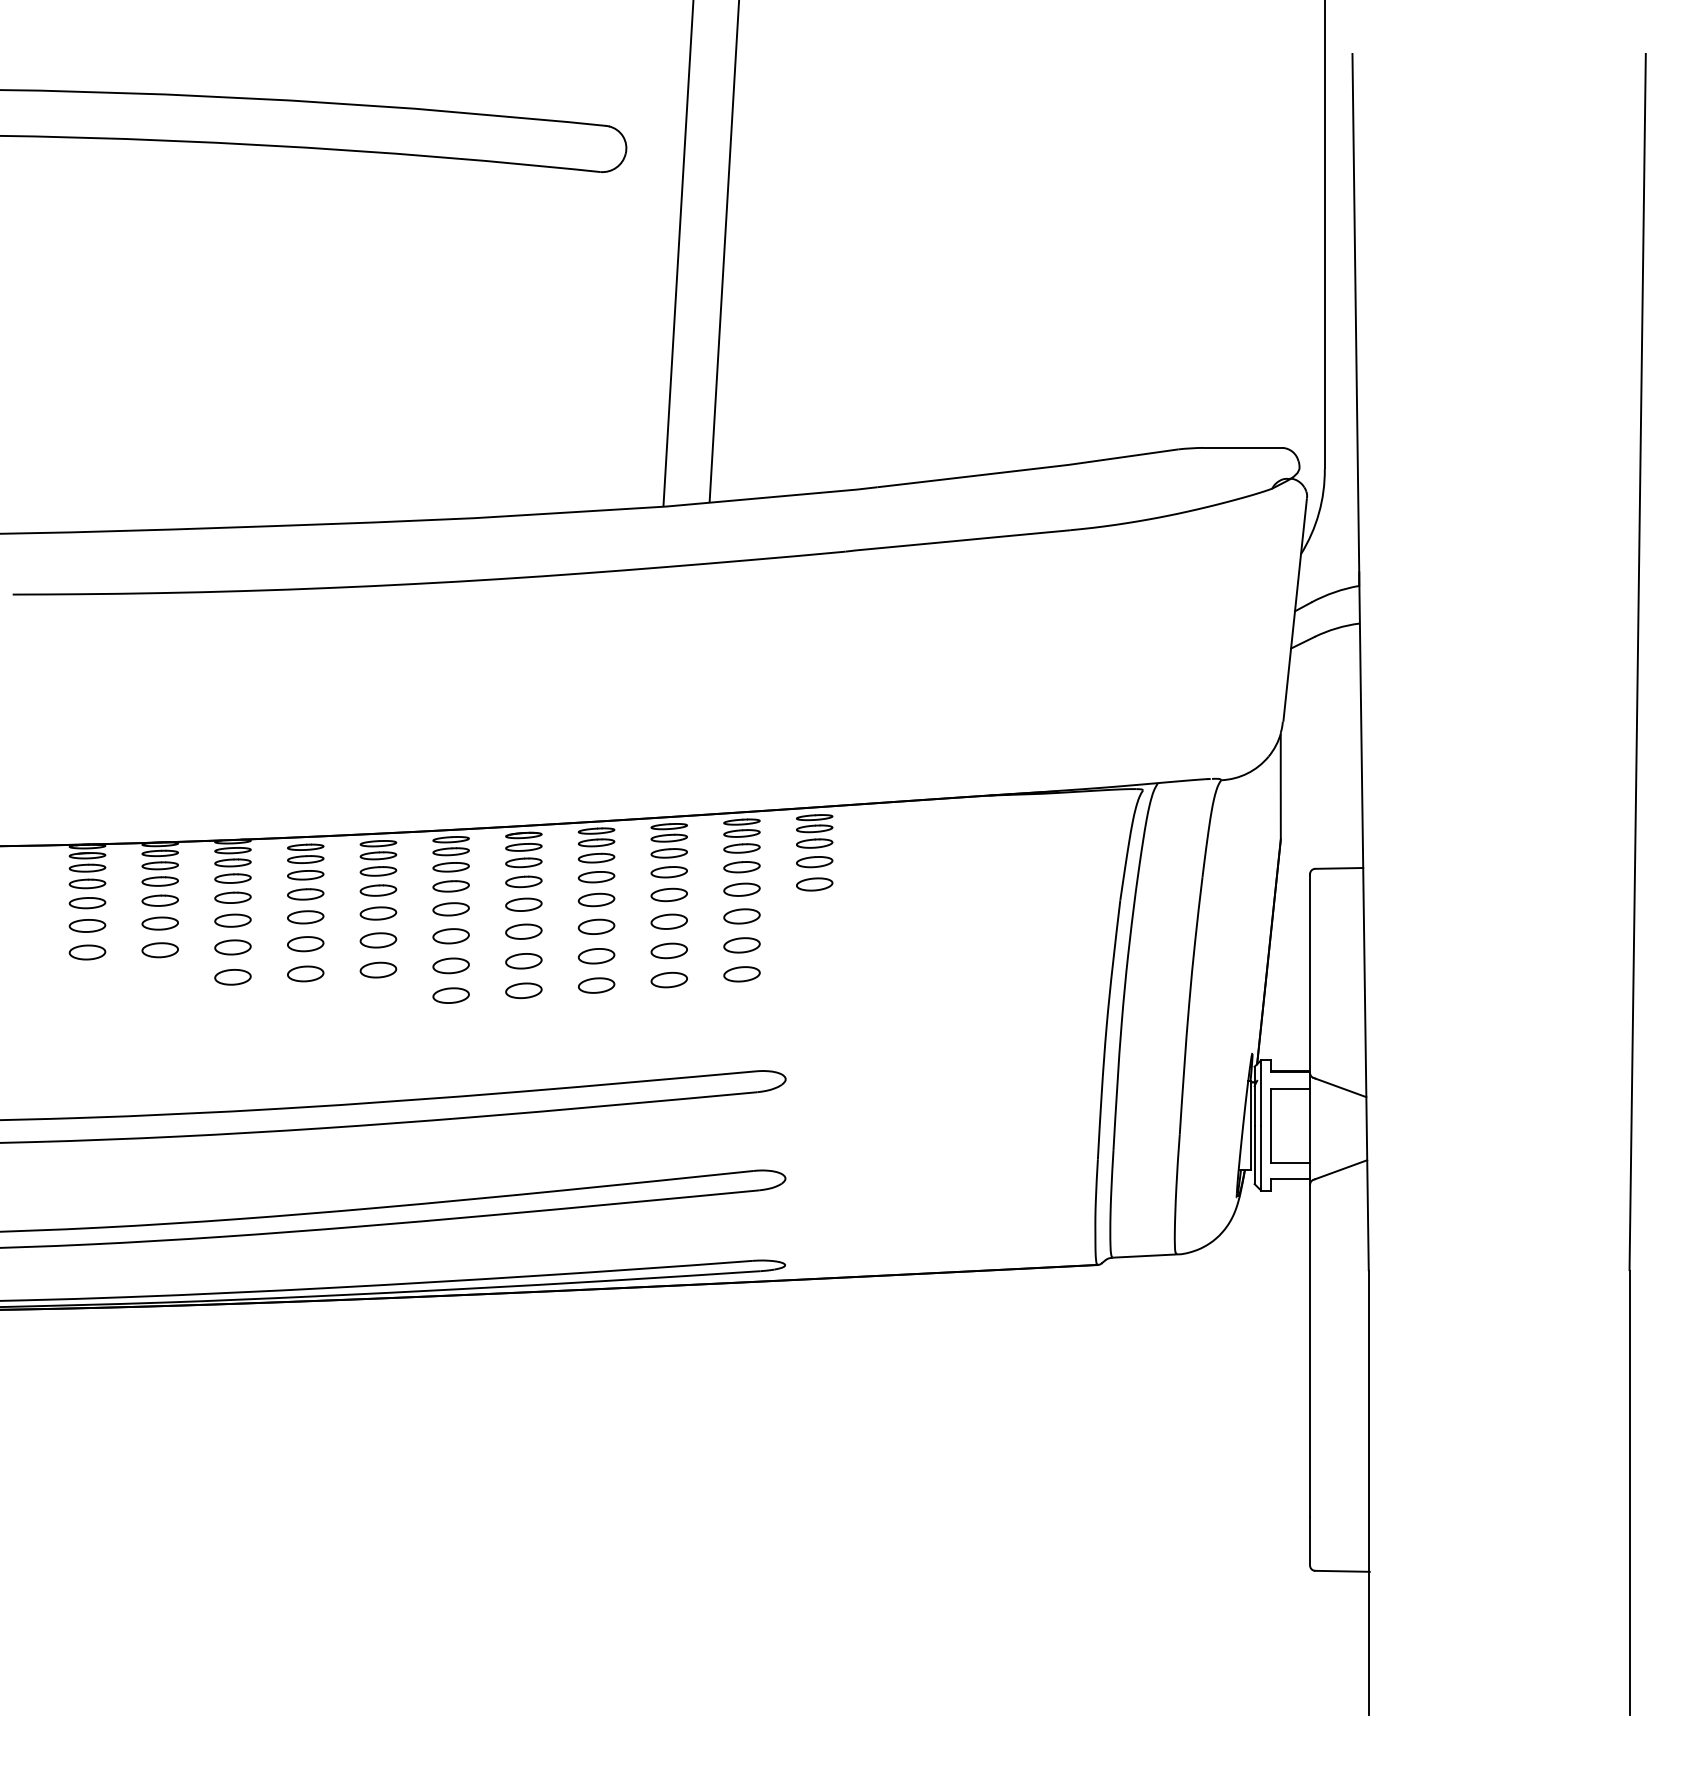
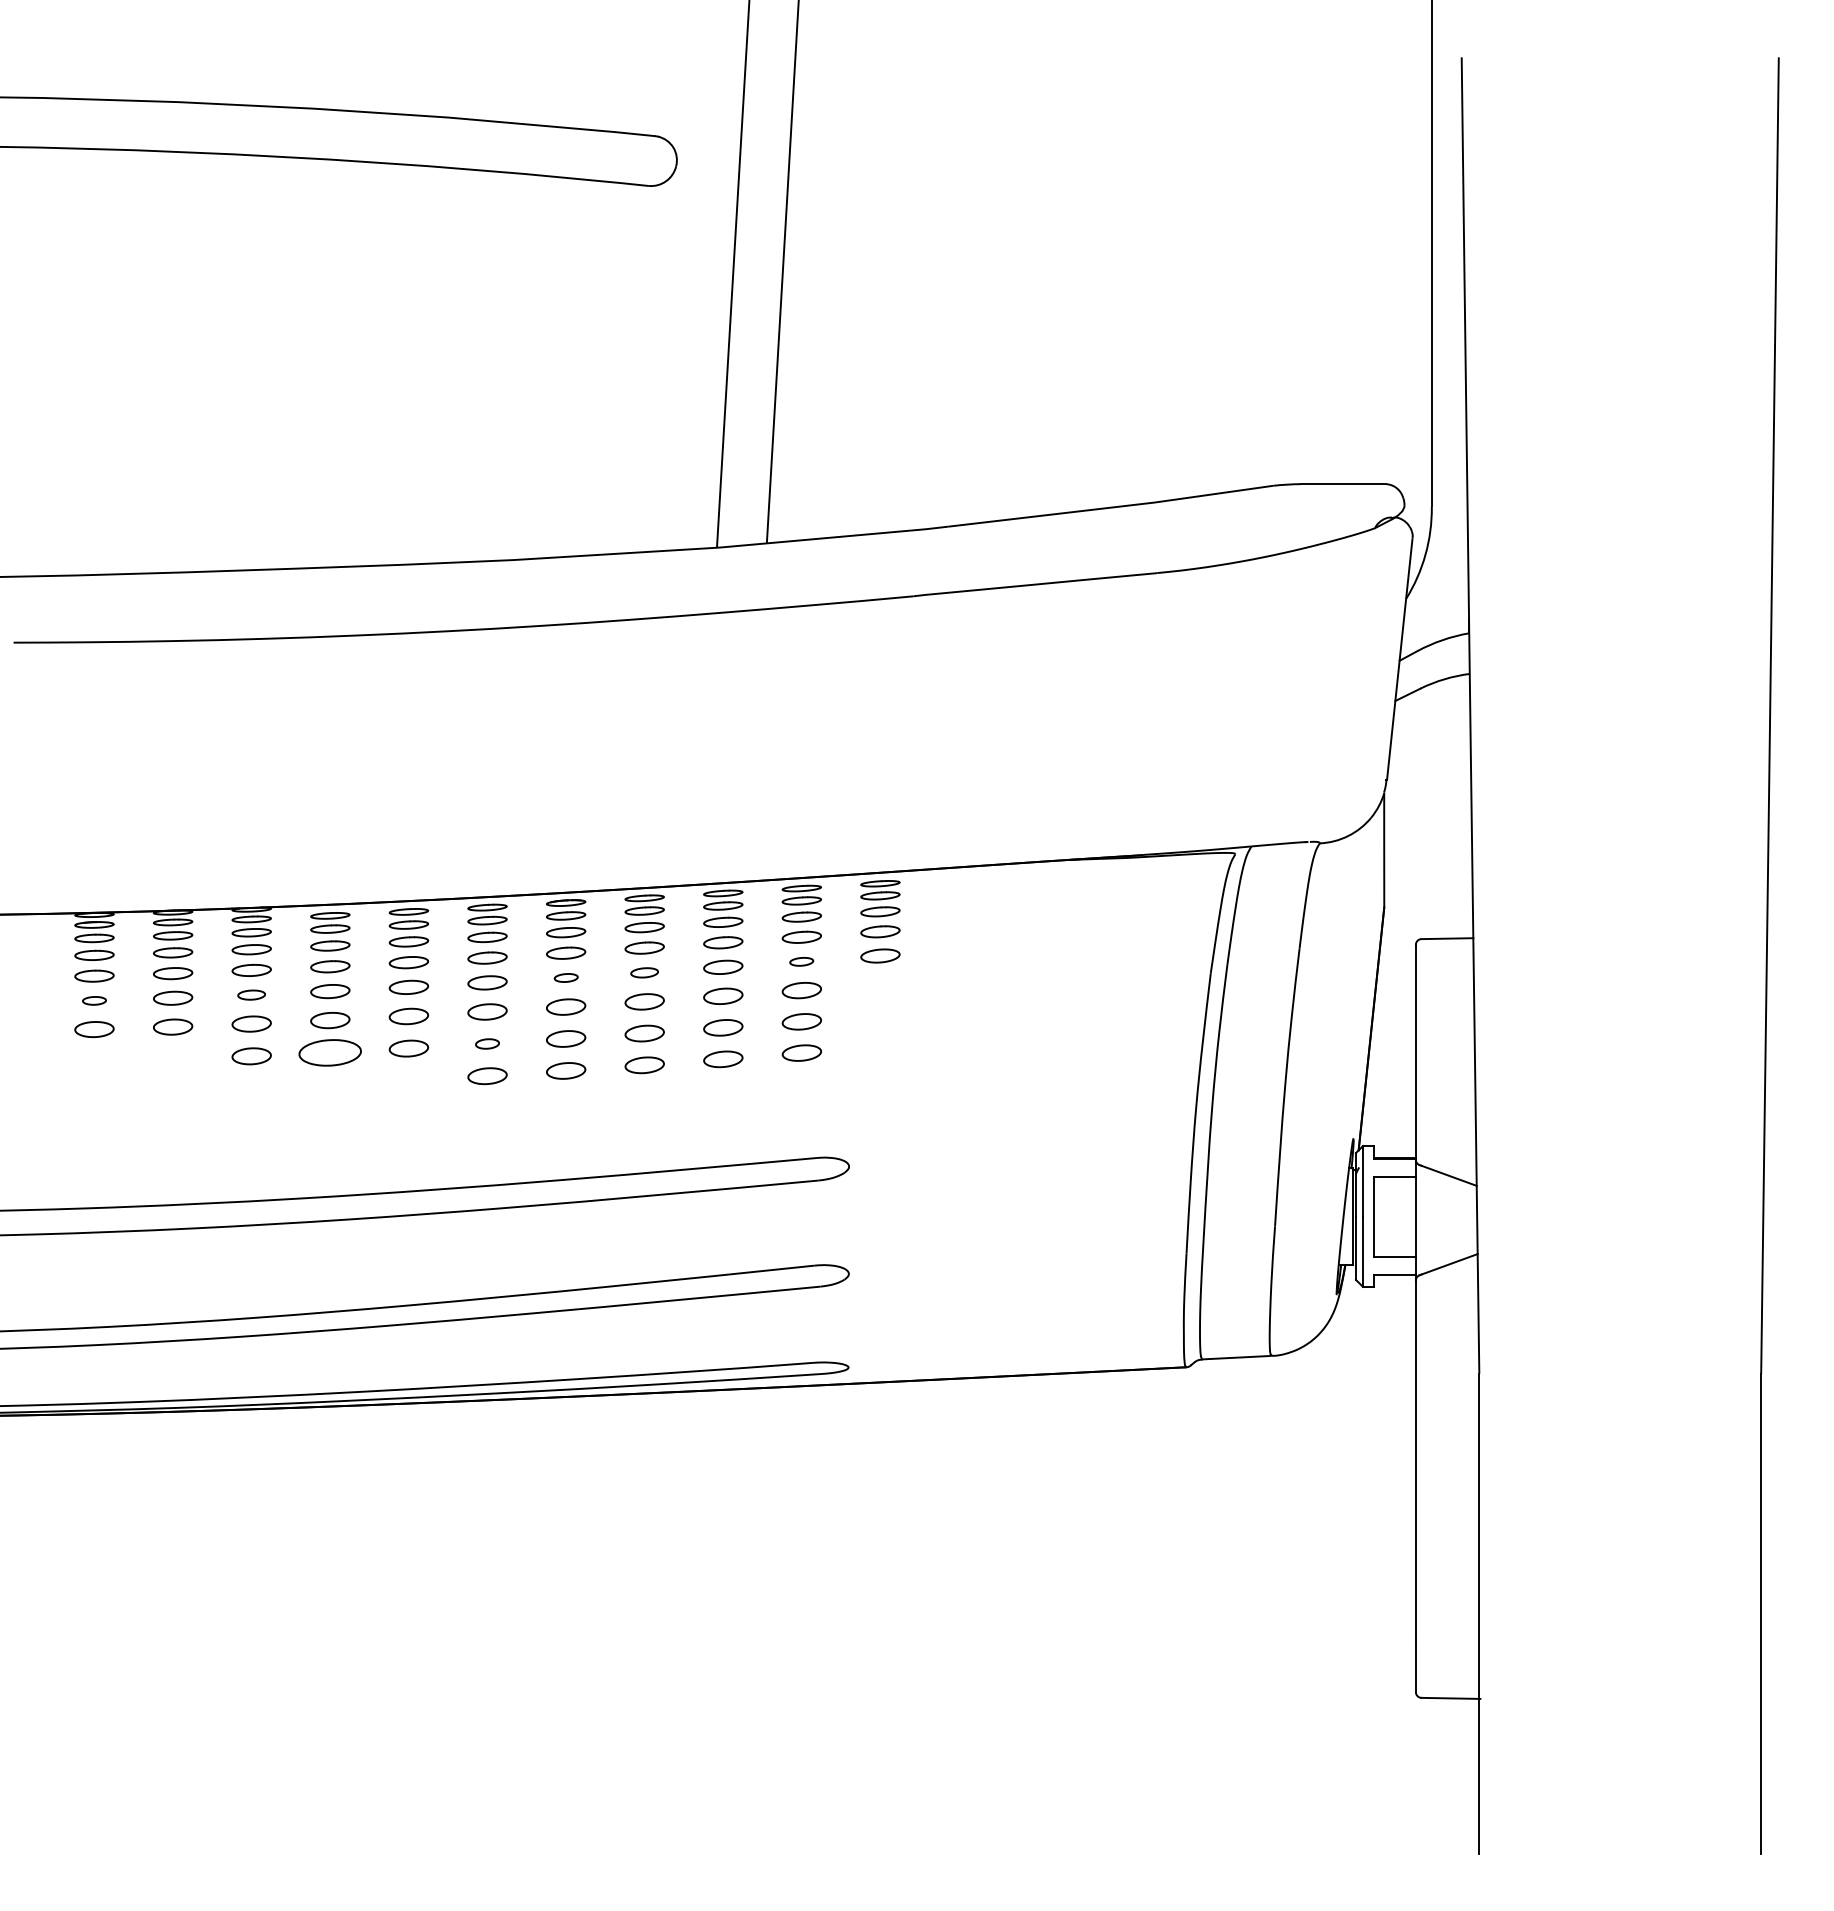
part: (741, 889) -> (801, 961), size x0.6
part: (596, 899) -> (644, 972), size x0.7
part: (524, 904) -> (566, 977), size x0.6
part: (232, 920) -> (251, 994), size x0.7
part: (87, 925) -> (94, 1000), size x0.6
part: (451, 965) -> (487, 1043), size x0.6
part: (305, 973) -> (330, 1052), size x1.6

